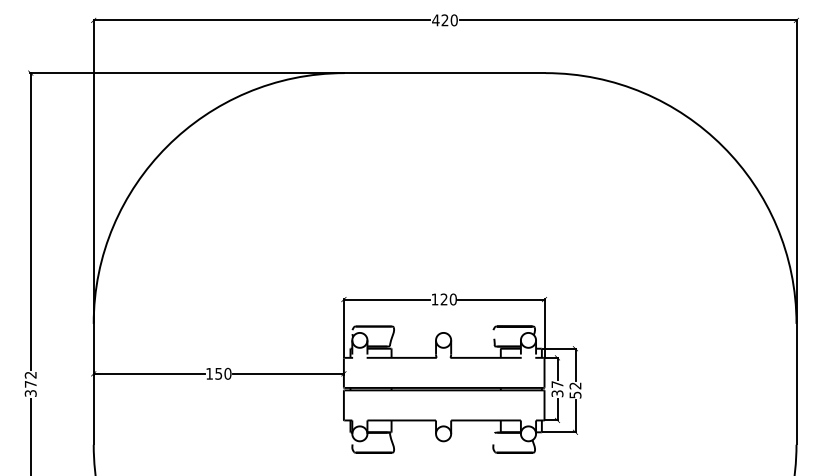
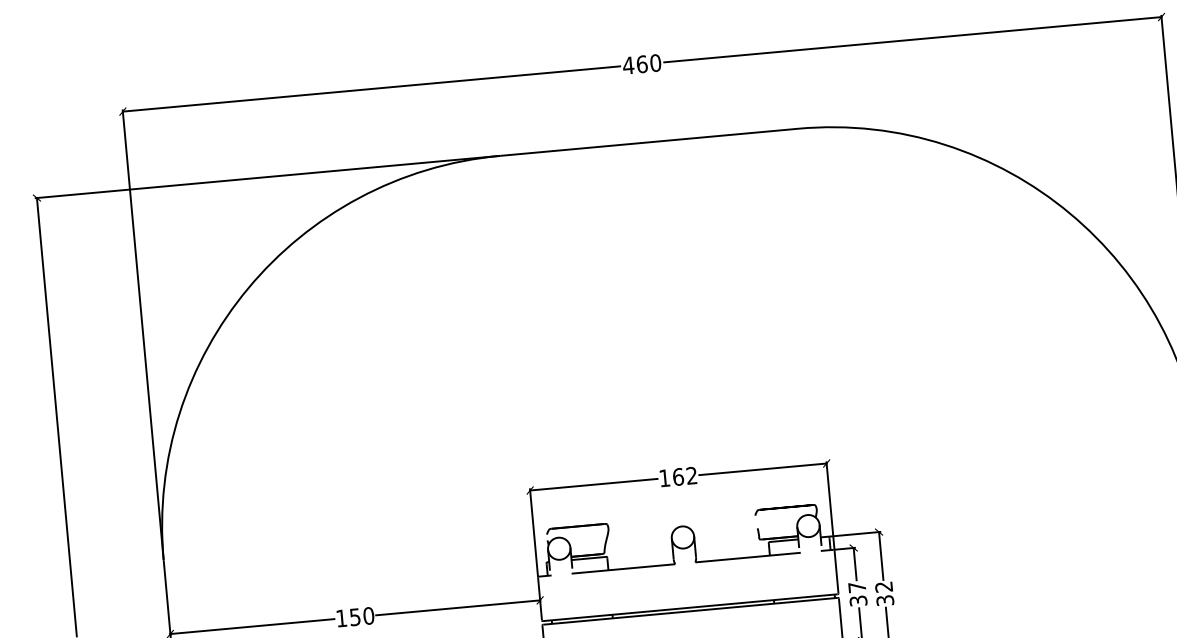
text: (444, 20) -> (641, 64), 420 -> 460
text: (448, 299) -> (684, 476), 120 -> 162
text: (574, 394) -> (883, 599), 52 -> 32

